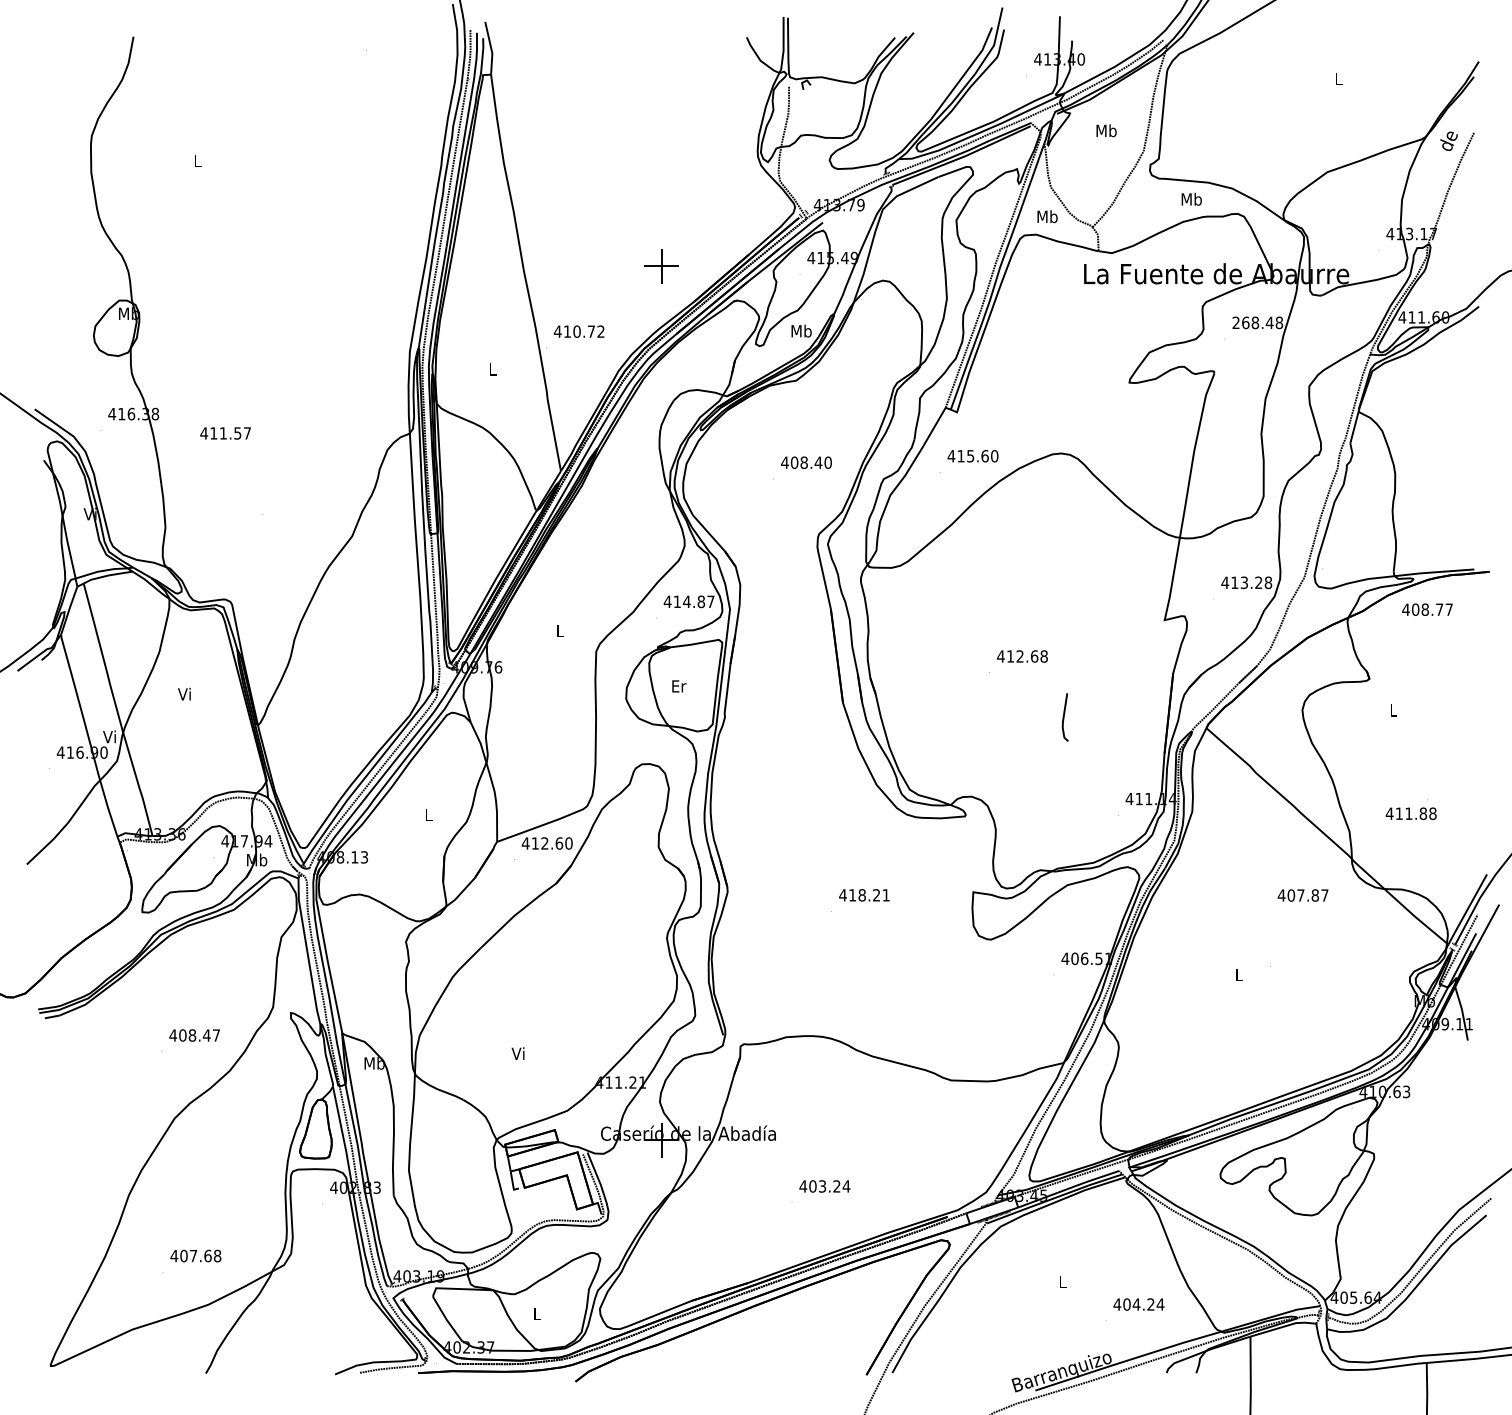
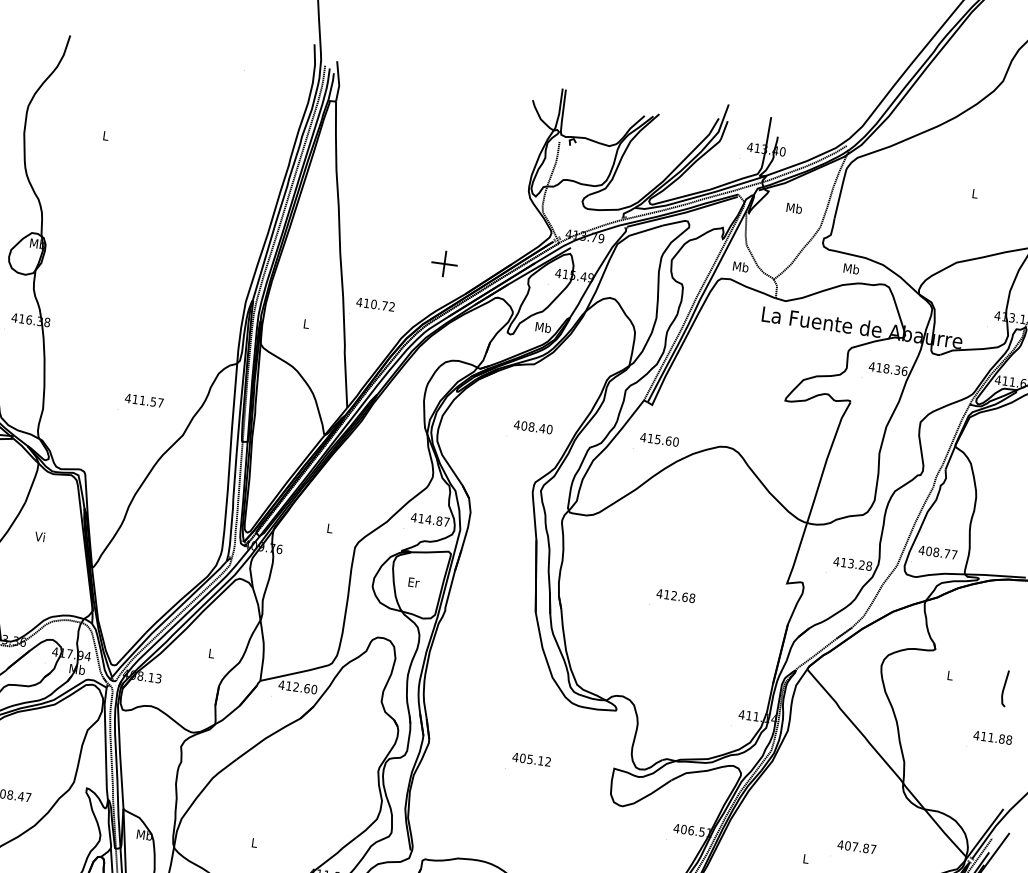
text: (1257, 322) -> (888, 368), 268.48 -> 418.36
text: (225, 433) -> (144, 400), moved
text: (1427, 609) -> (938, 552), moved
line: (1064, 717) -> (1004, 688), moved
text: (1410, 813) -> (992, 737), moved
text: (868, 895) -> (534, 760), 418.21 -> 405.12
text: (1302, 895) -> (856, 847), moved
text: (517, 1053) -> (253, 842), Vi -> L

